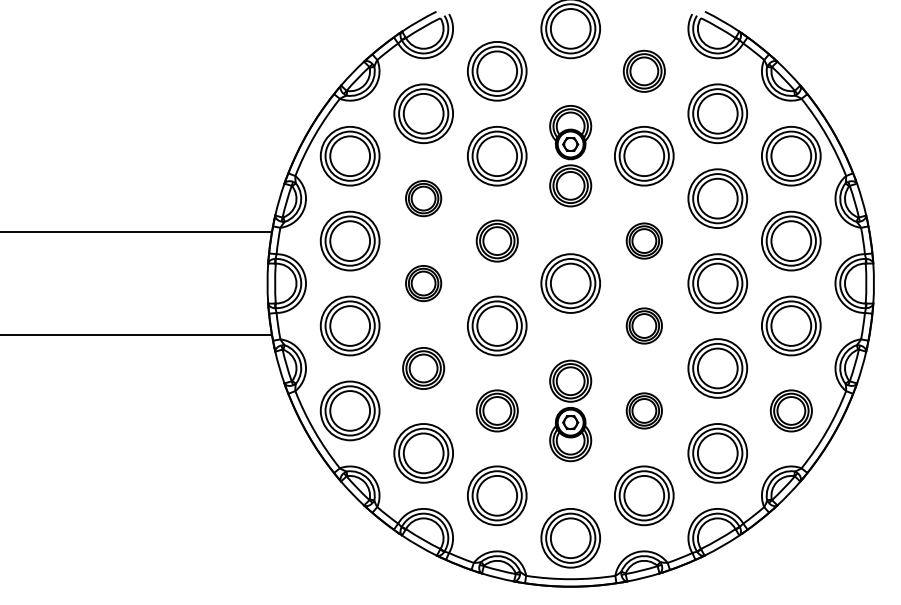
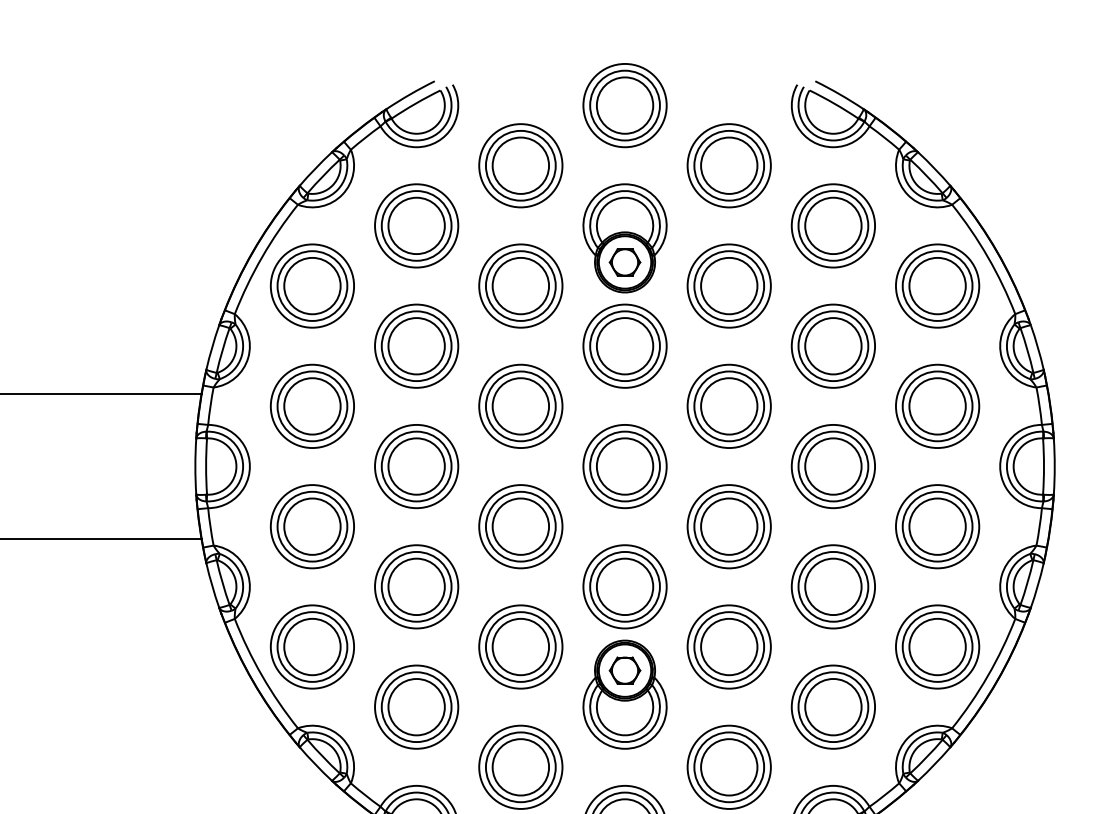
part: (644, 71) -> (729, 166), size x1.43
part: (570, 155) -> (624, 285), size x1.43
part: (423, 198) -> (416, 345), size x1.67
part: (497, 240) -> (521, 405), size x1.43
part: (644, 240) -> (729, 405), size x1.67
part: (423, 283) -> (416, 466), size x1.67
part: (644, 325) -> (729, 525), size x1.67
part: (423, 368) -> (416, 586), size x1.43
part: (497, 410) -> (521, 646), size x1.43
part: (570, 410) -> (624, 646), size x1.43
part: (644, 410) -> (729, 646), size x1.67
part: (791, 410) -> (937, 646), size x1.43

